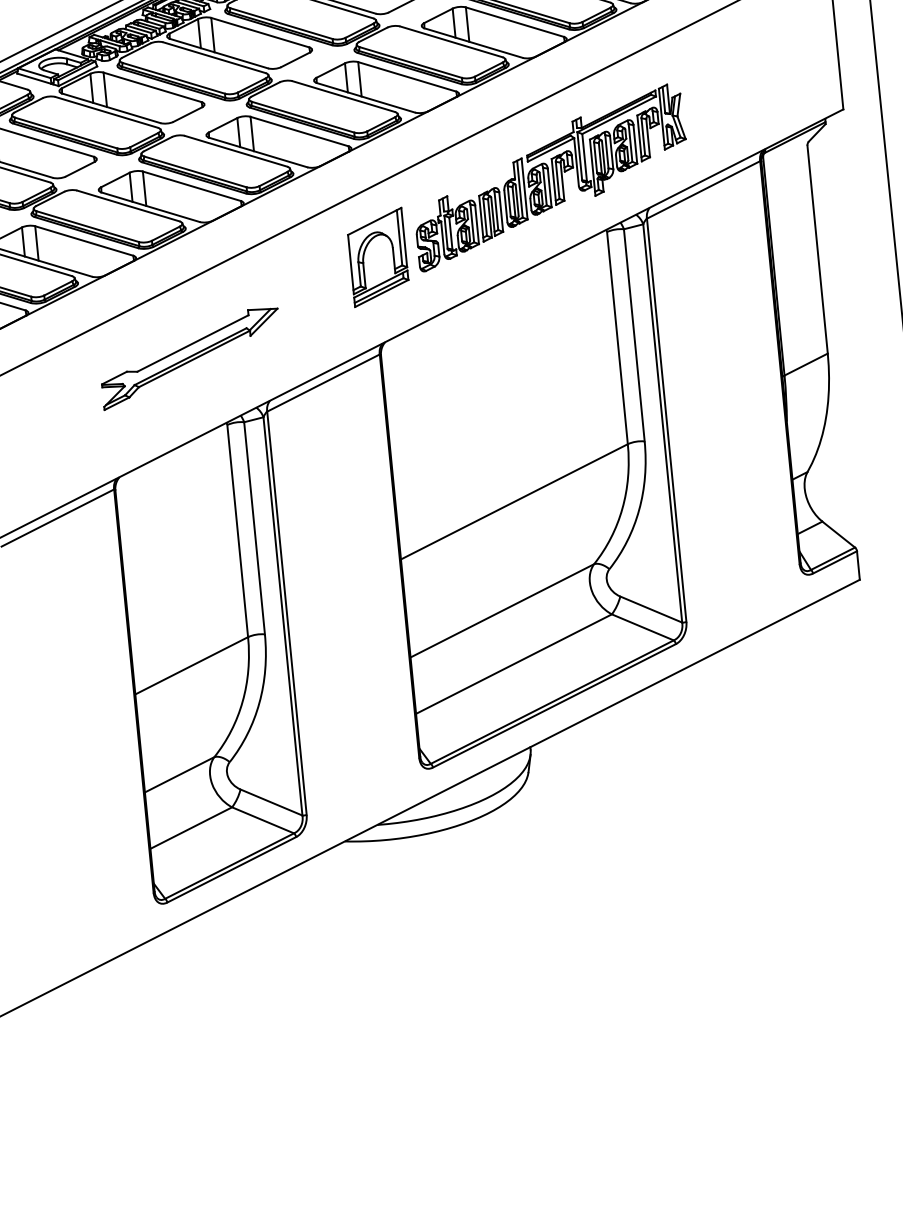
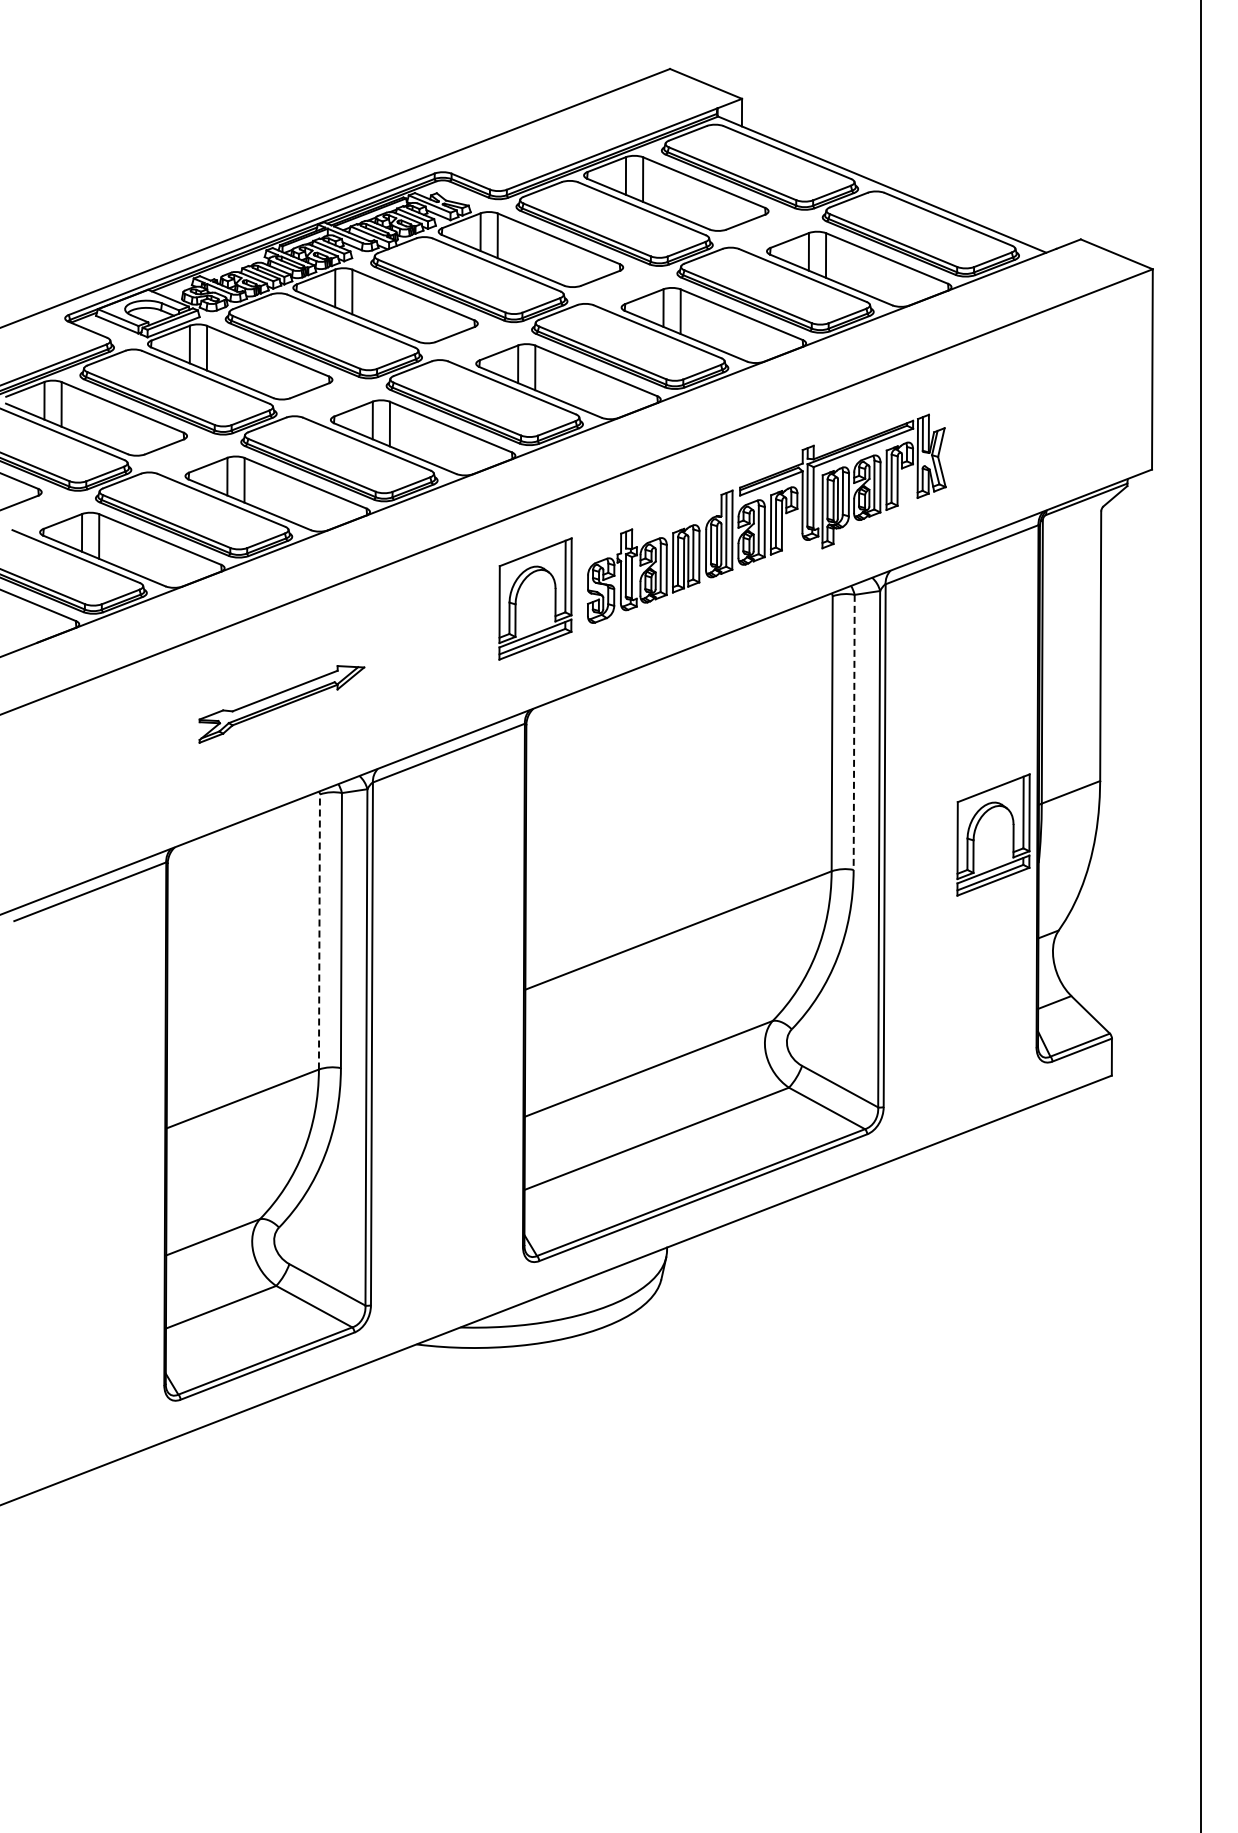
line: (634, 335) -> (854, 732), solid -> dashed
part: (190, 358) -> (281, 704), size x0.7
part: (736, 400) -> (976, 829), added
line: (237, 530) -> (319, 931), solid -> dashed

